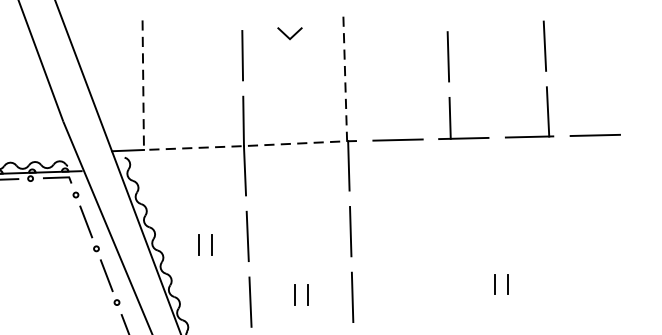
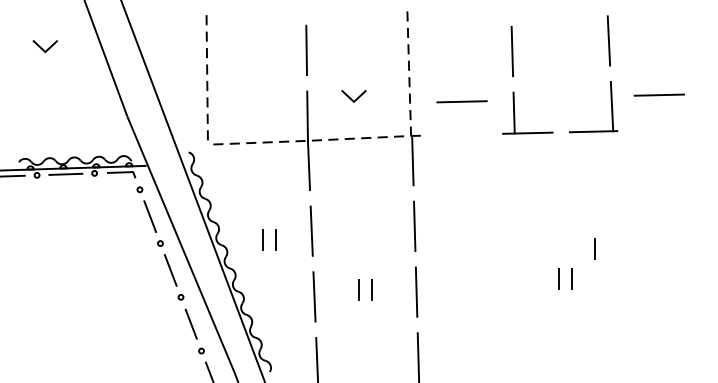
line: (287, 35) -> (351, 98), moved
line: (594, 134) -> (658, 94), moved
line: (397, 139) -> (461, 101), moved
line: (127, 149) -> (191, 144), removed
line: (530, 253) -> (594, 248), added

